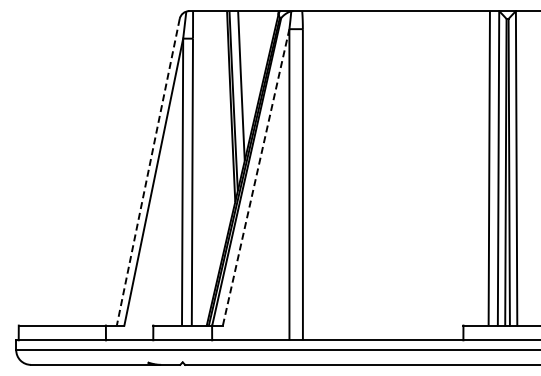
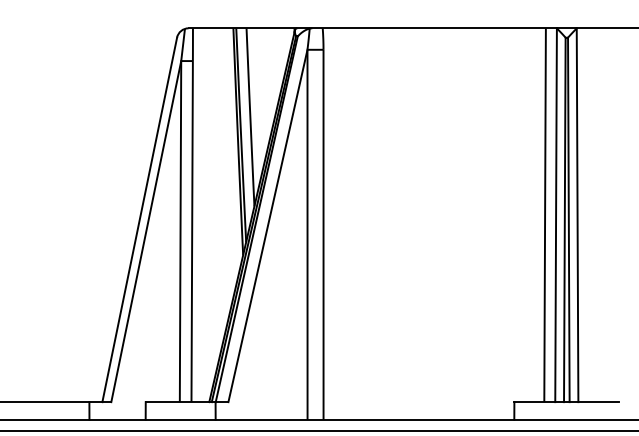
line: (148, 172) -> (139, 220), dashed -> solid
line: (256, 177) -> (268, 226), dashed -> solid

